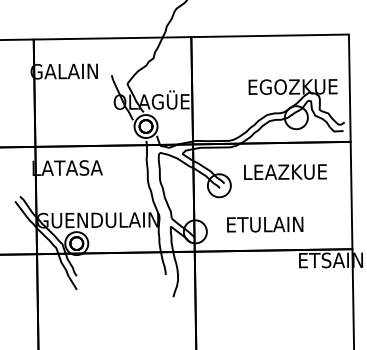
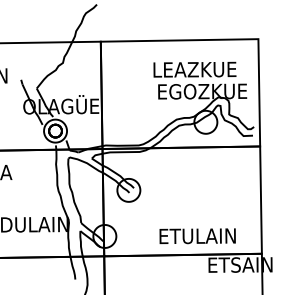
text: (285, 171) -> (194, 69), moved
text: (265, 224) -> (197, 236), moved

